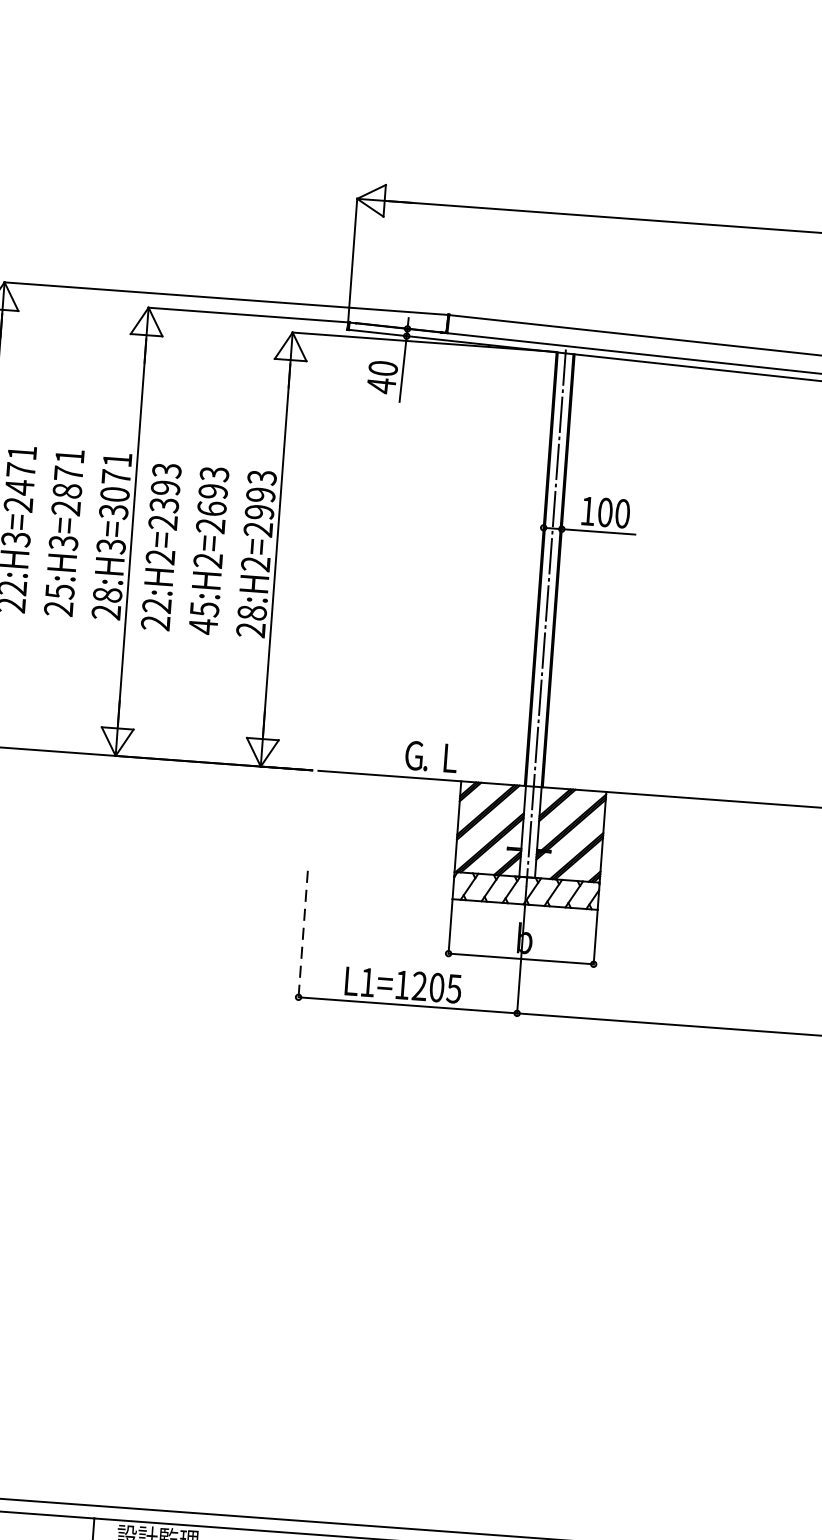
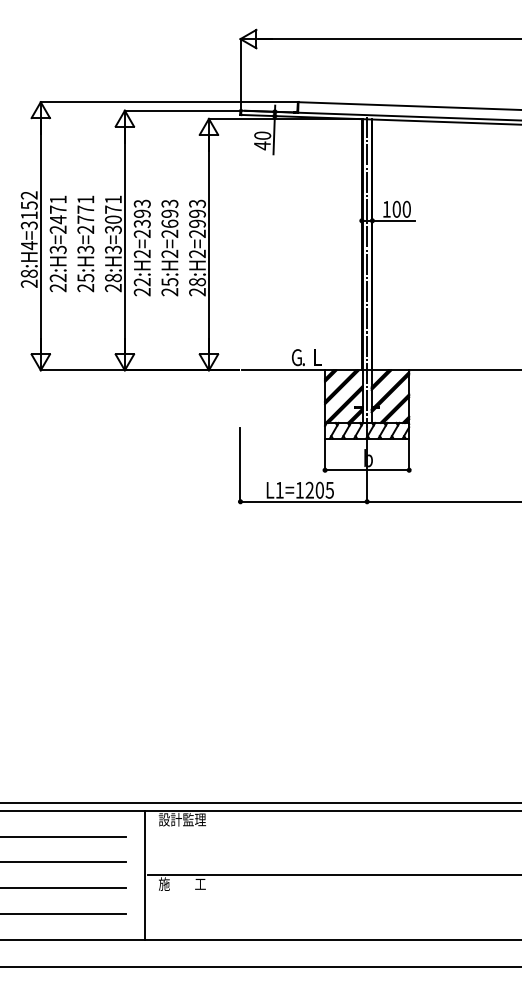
text: (66, 490) -> (85, 219), 25:H3=2871 -> 25:H3=2771
text: (202, 625) -> (169, 291), 45:H2=2693 -> 25:H2=2693
line: (303, 934) -> (240, 465), dashed -> solid

